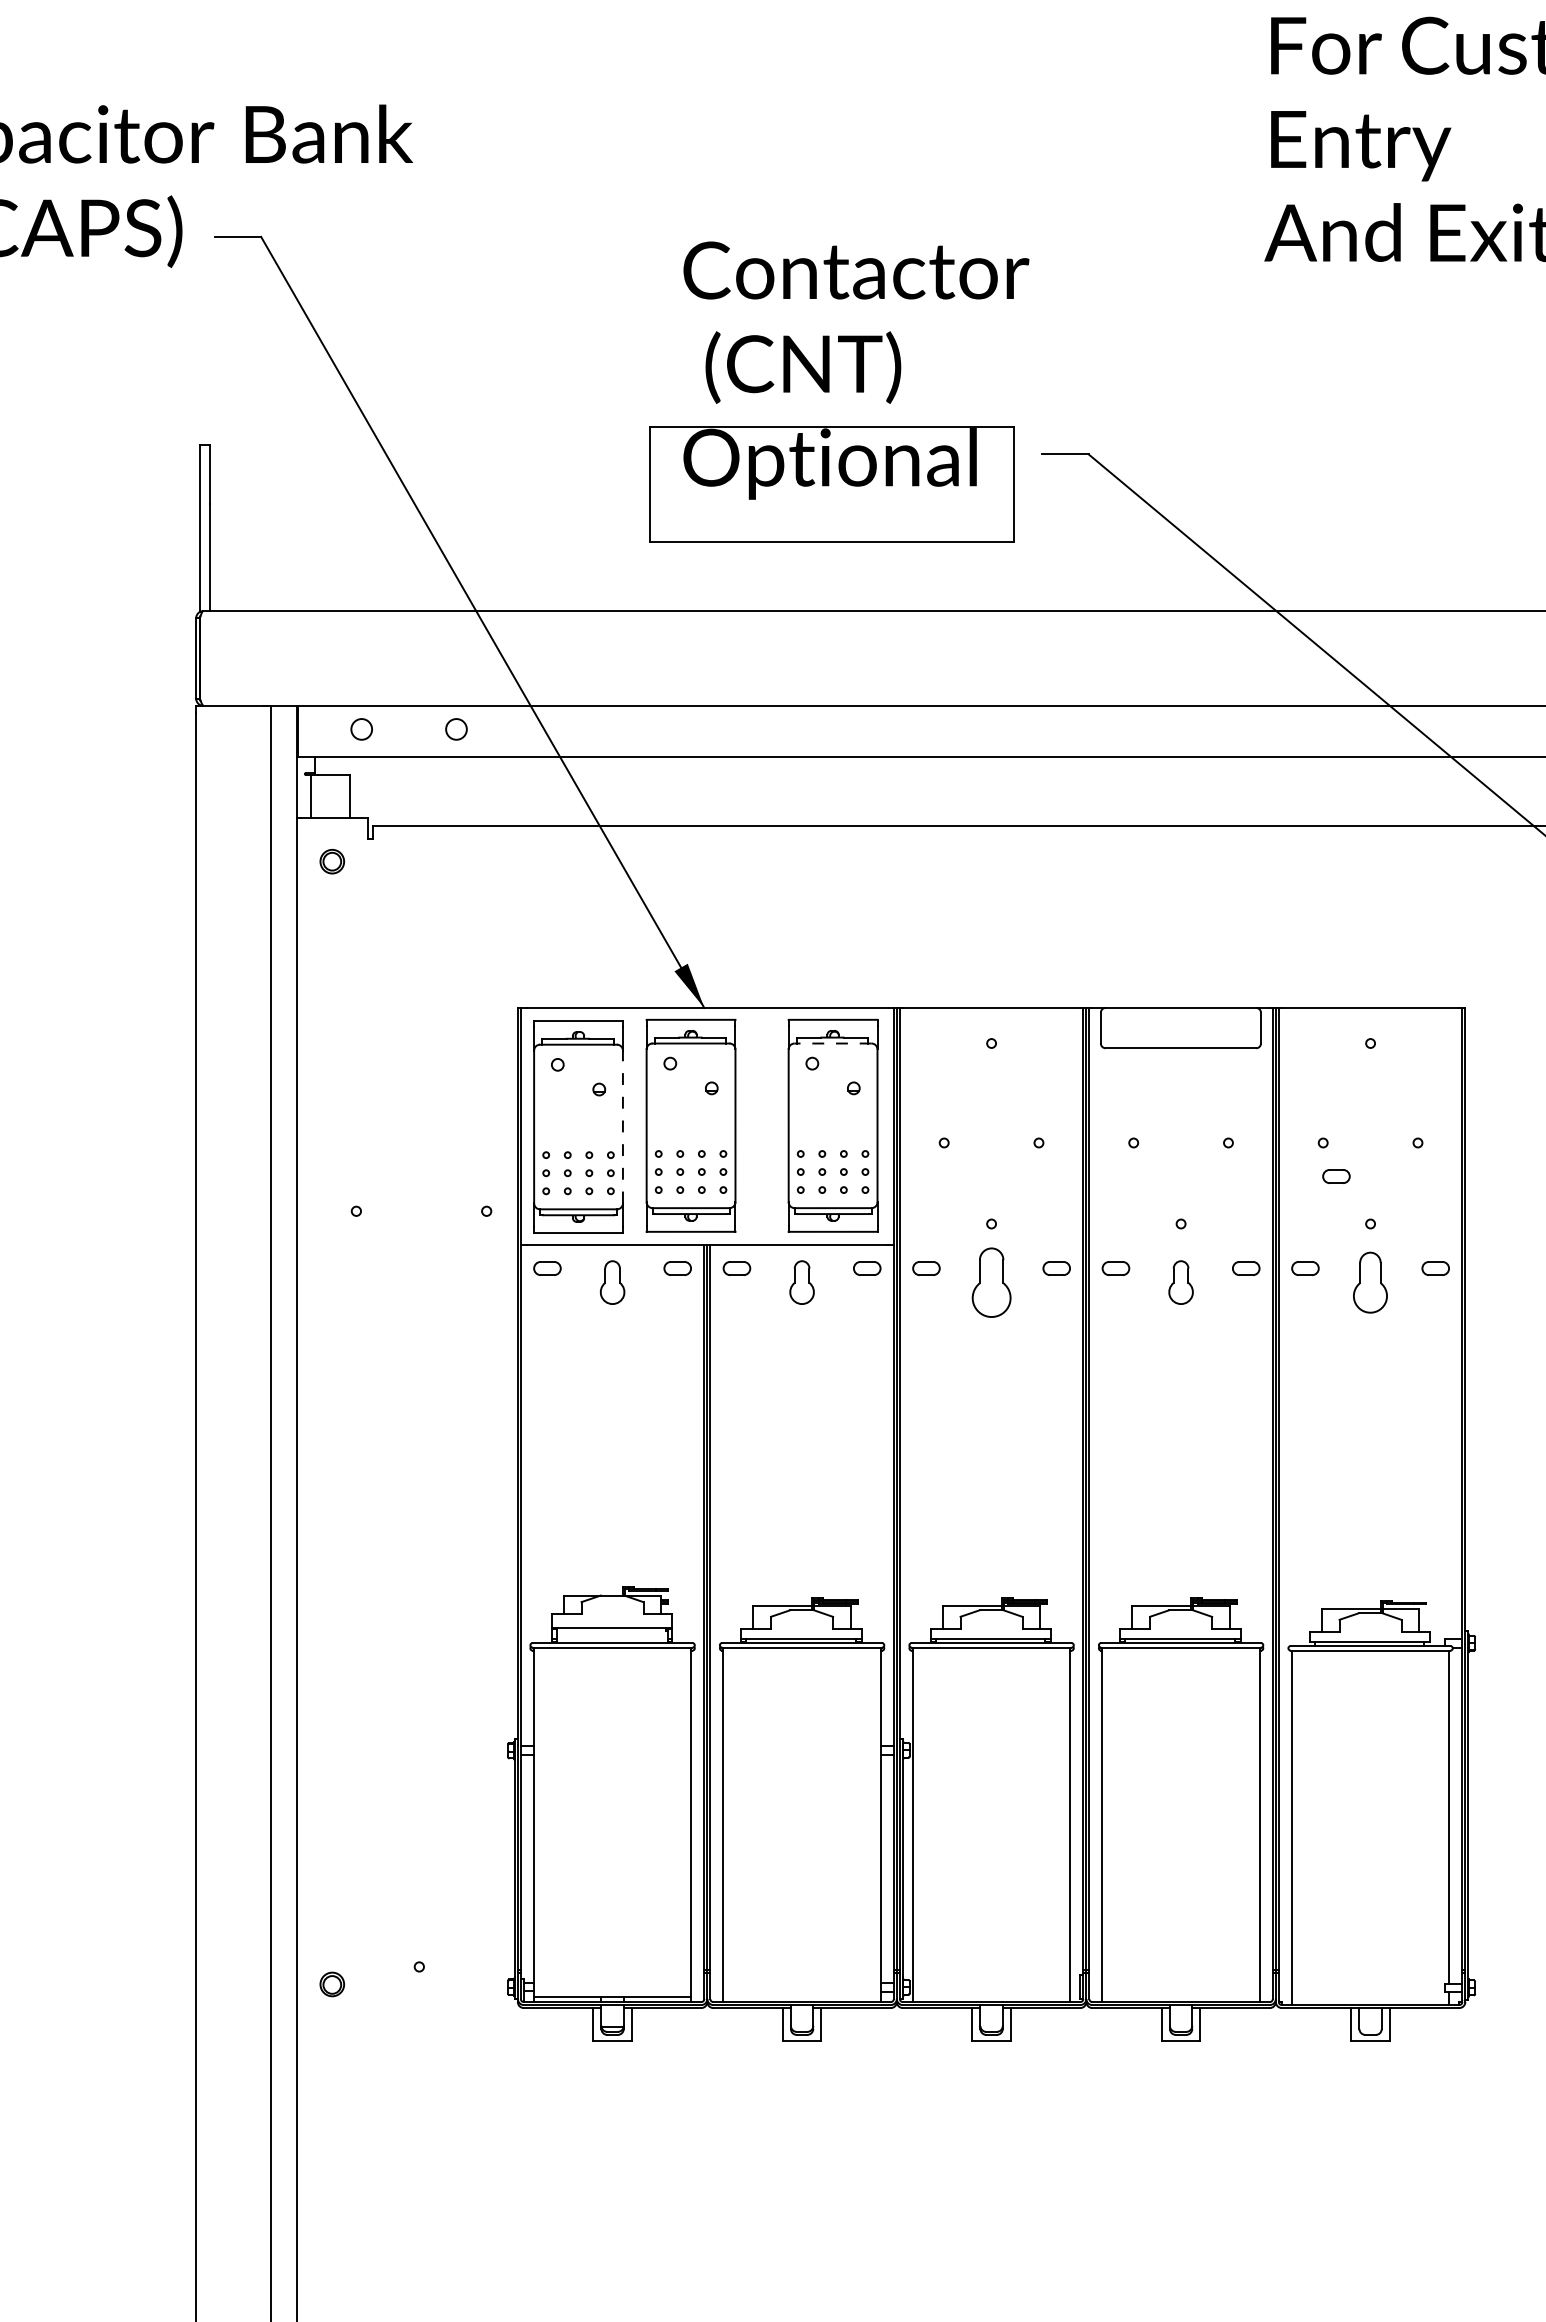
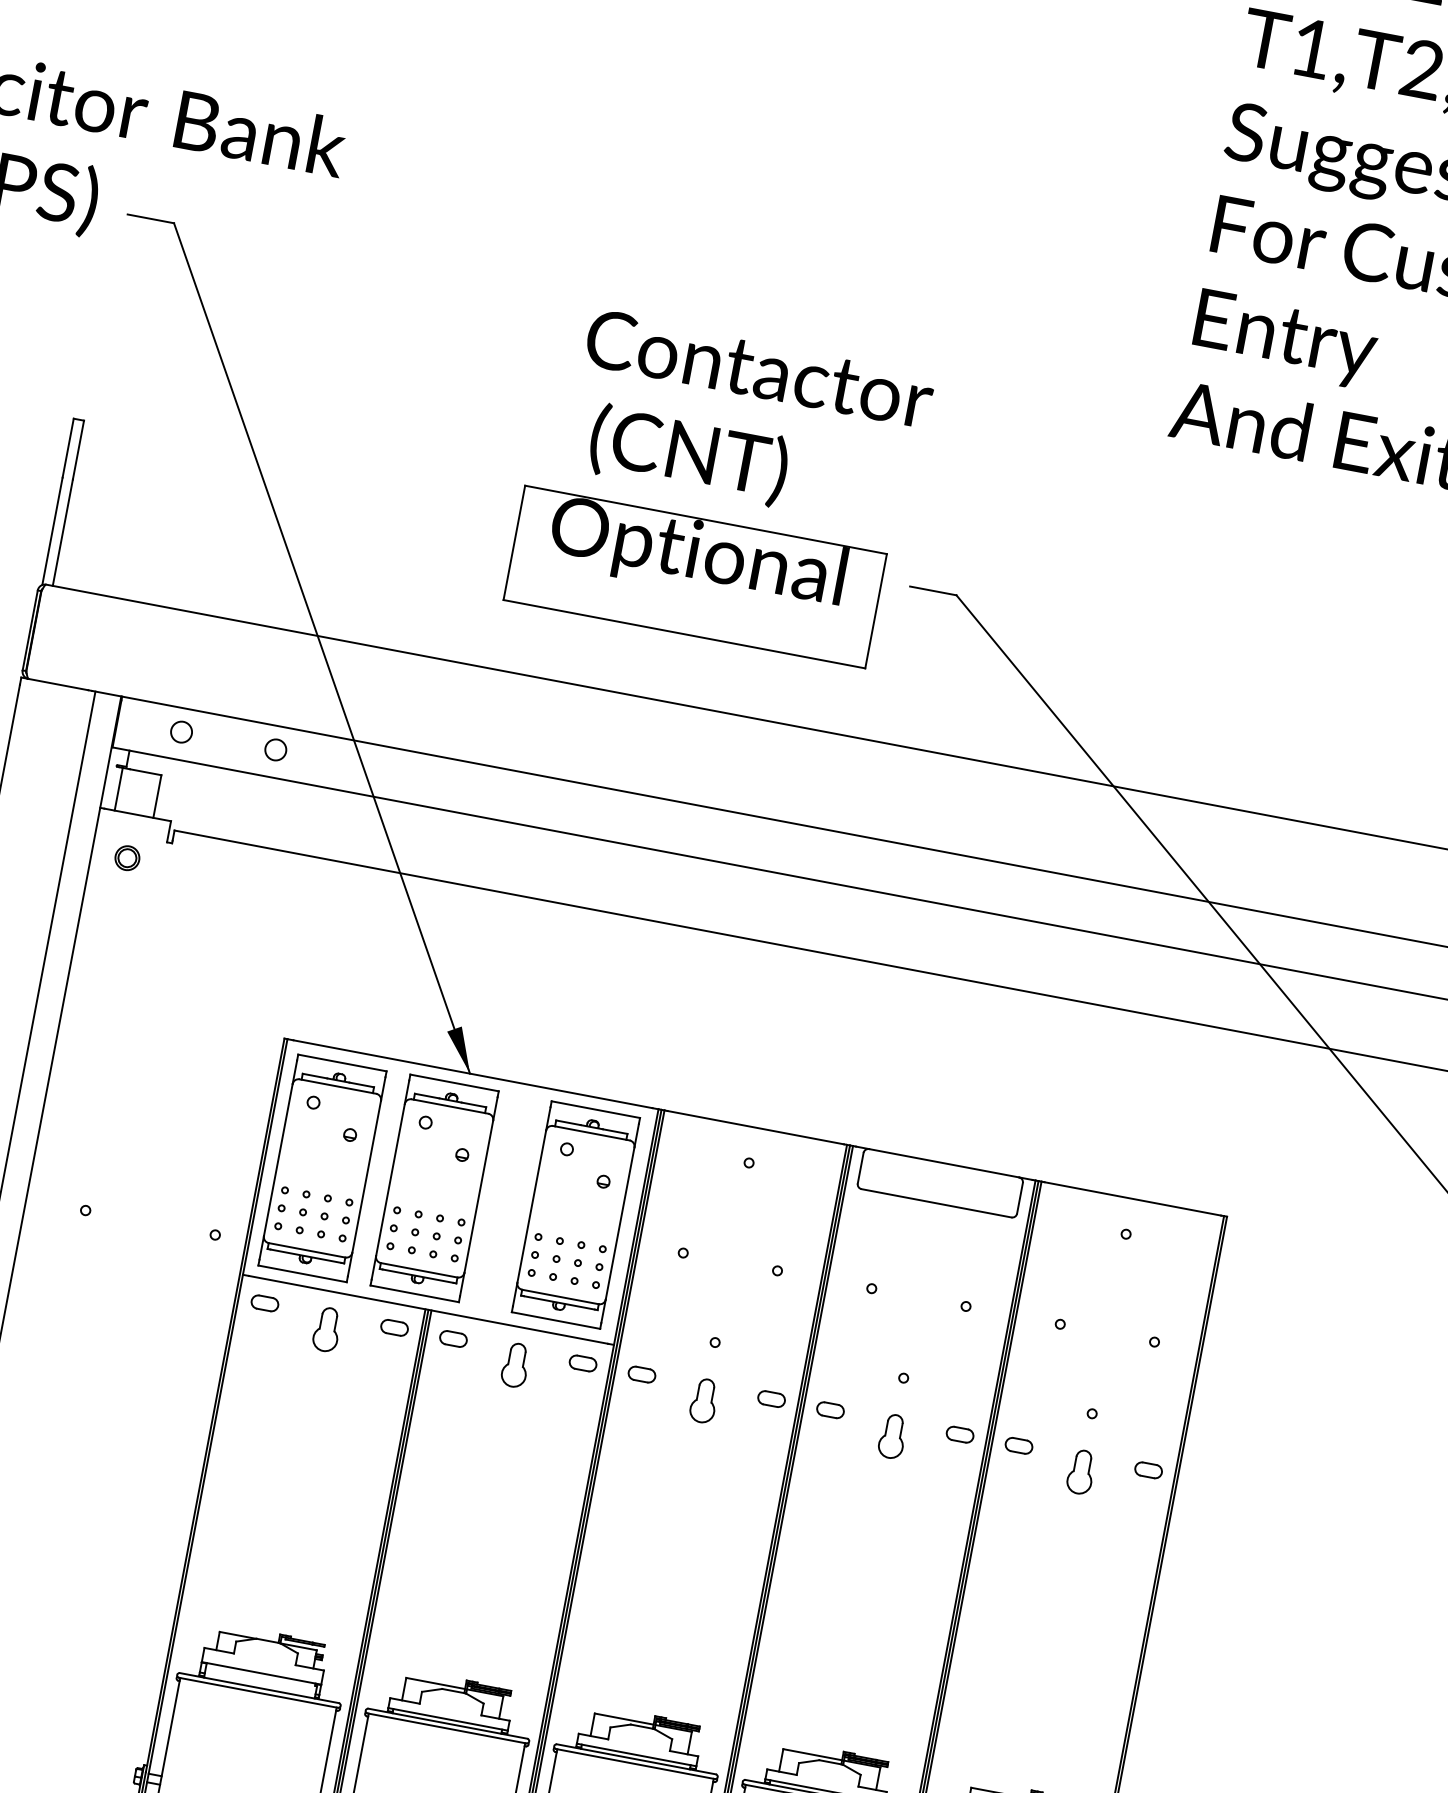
line: (832, 1043) -> (590, 1133), dashed -> solid
line: (622, 1126) -> (366, 1176), dashed -> solid
part: (1336, 1176) -> (1067, 1360), removed
part: (991, 1282) -> (704, 1400), size x0.62
part: (1370, 1282) -> (1081, 1471), size x0.71

